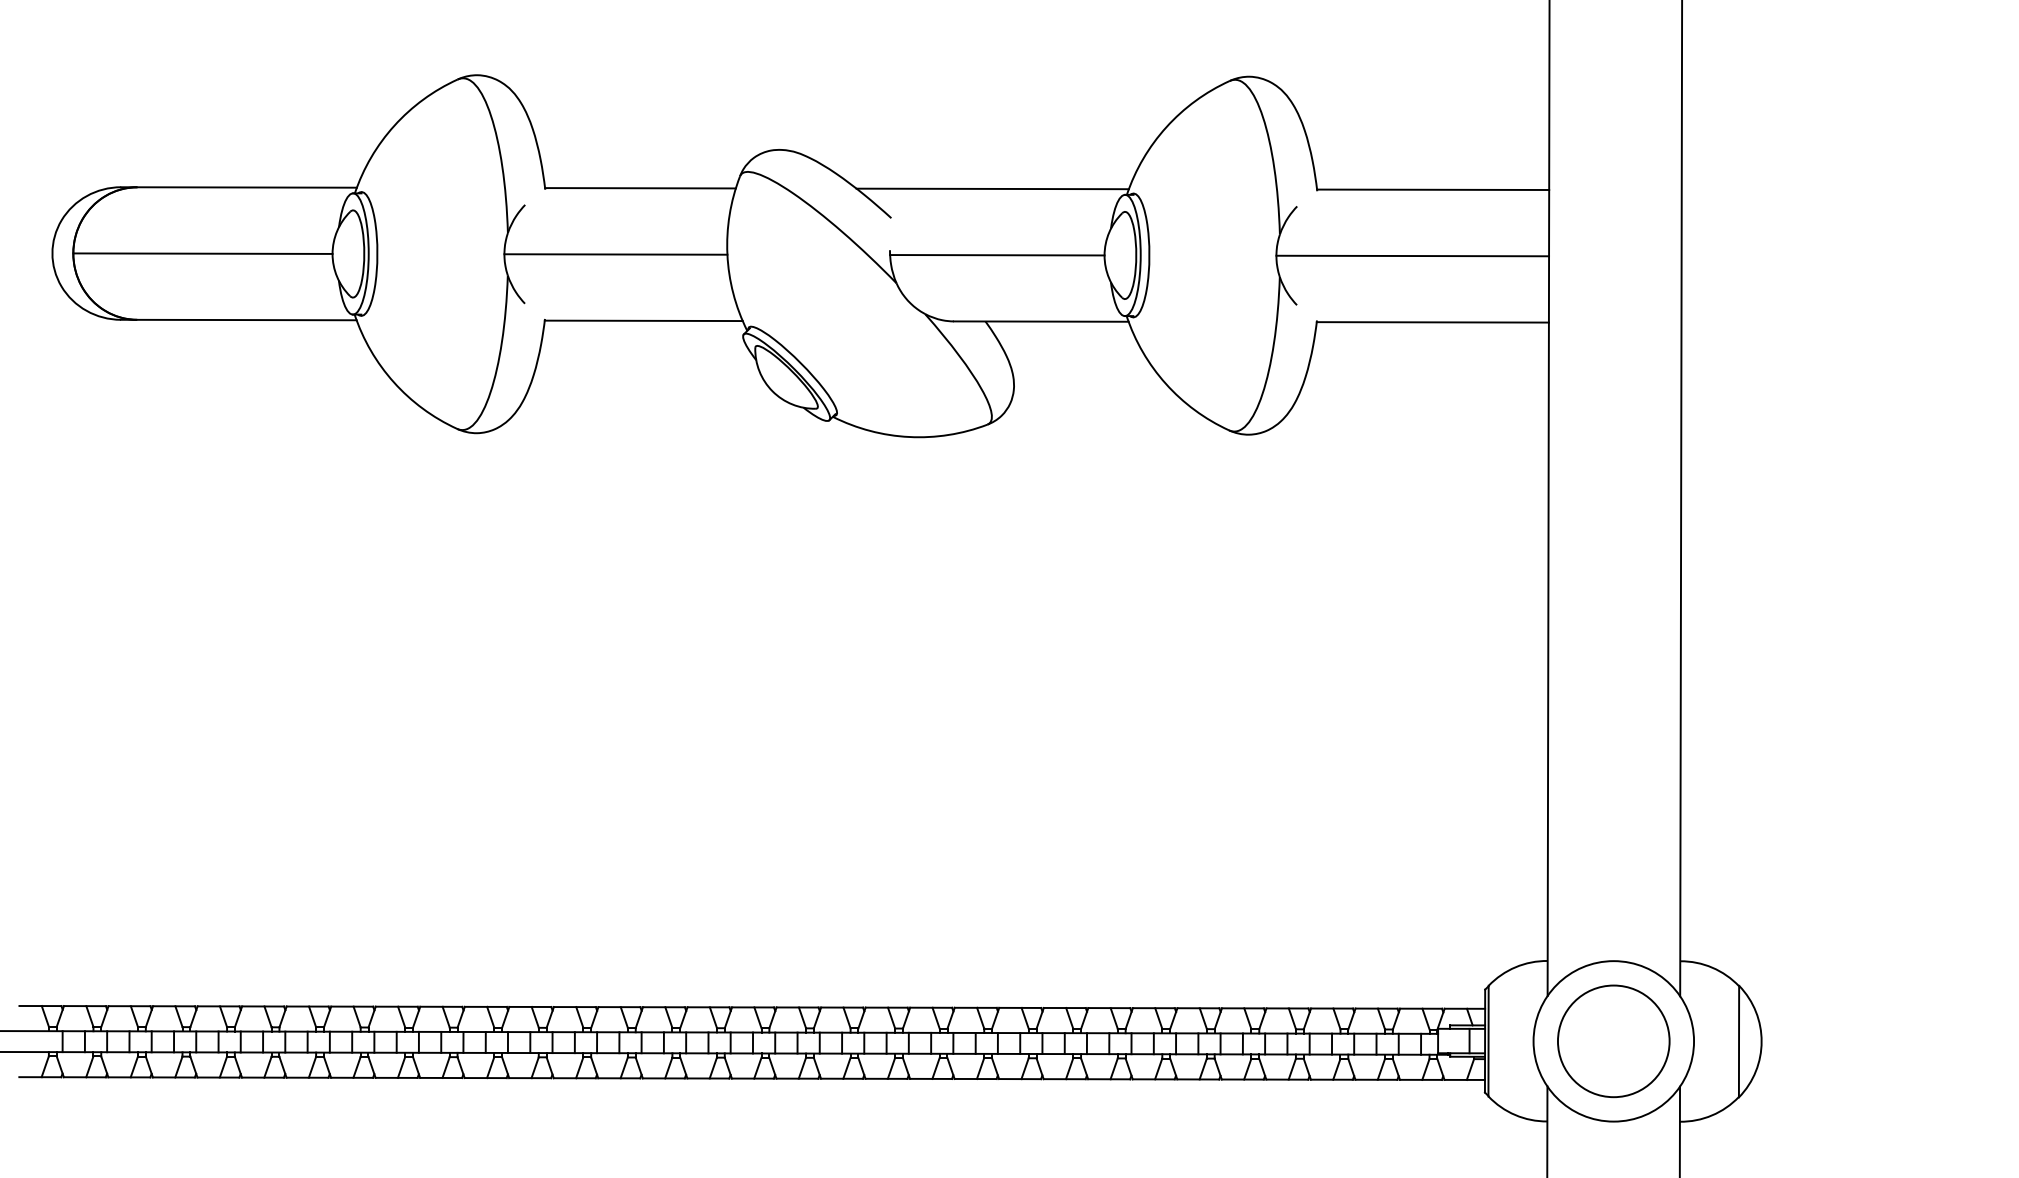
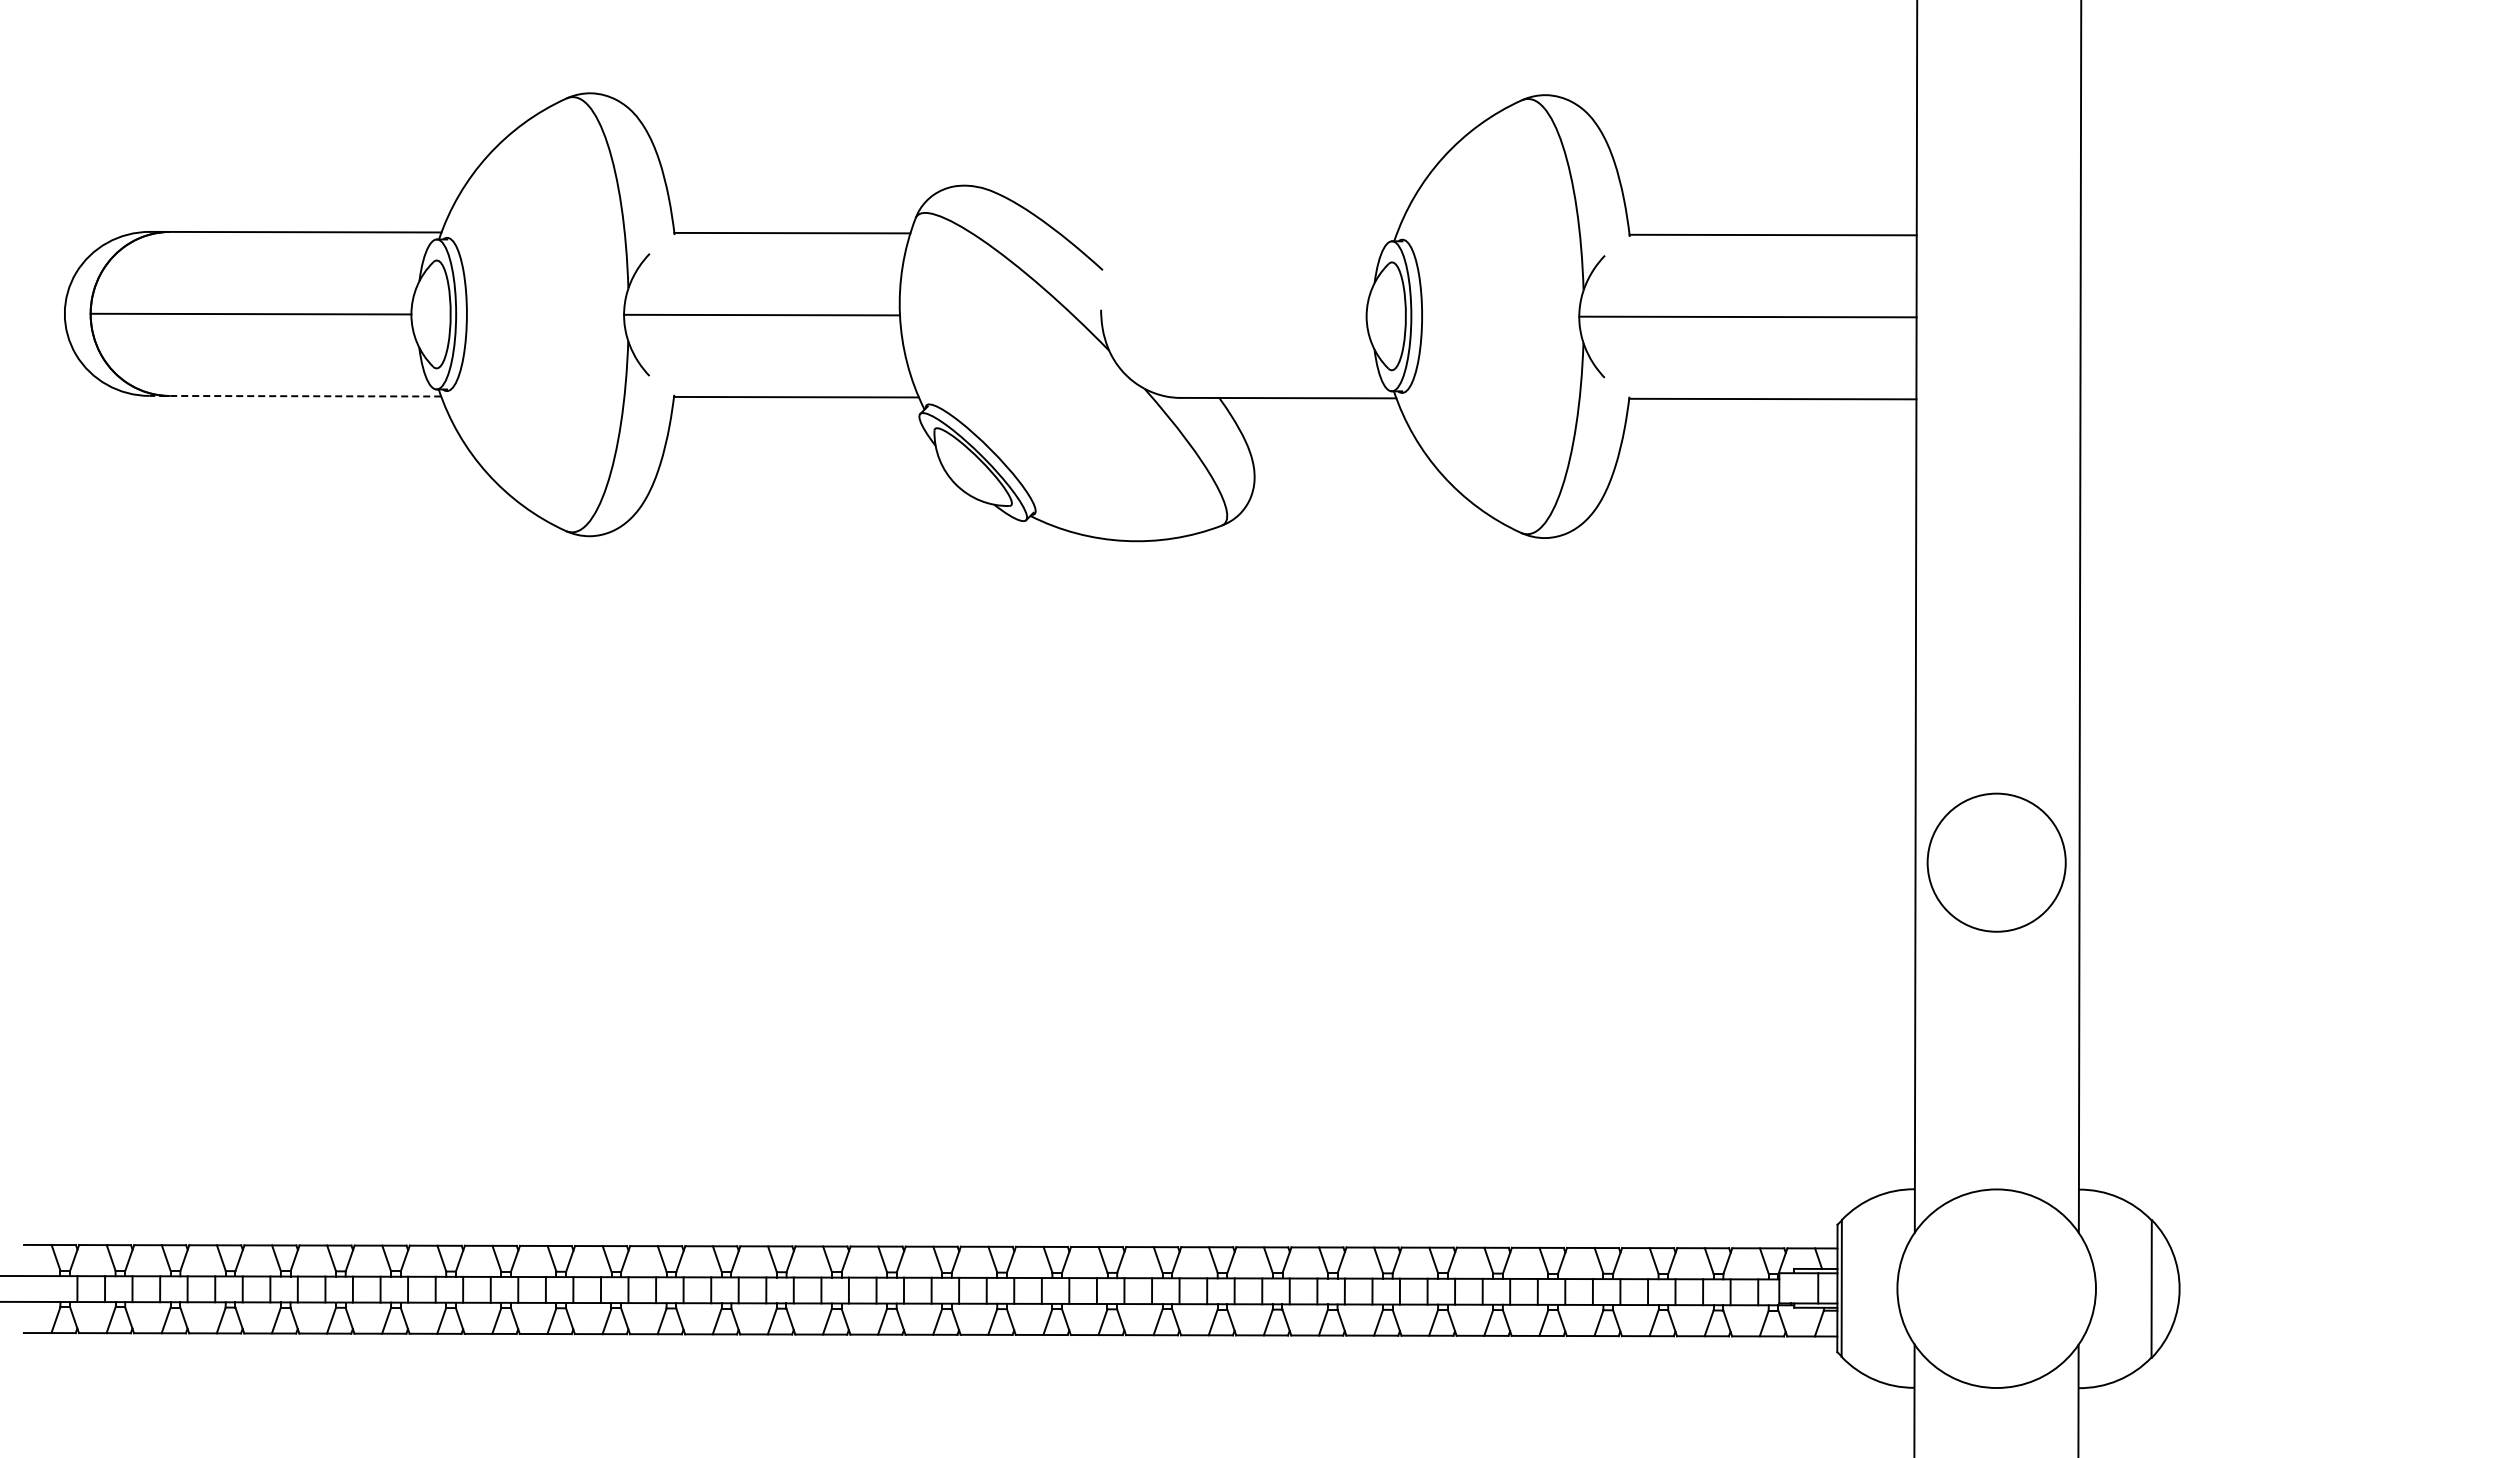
line: (992, 188) -> (1227, 233), removed
line: (996, 254) -> (1233, 315), removed
line: (238, 320) -> (295, 396), solid -> dashed
circle: (1613, 1041) -> (1996, 862), moved

